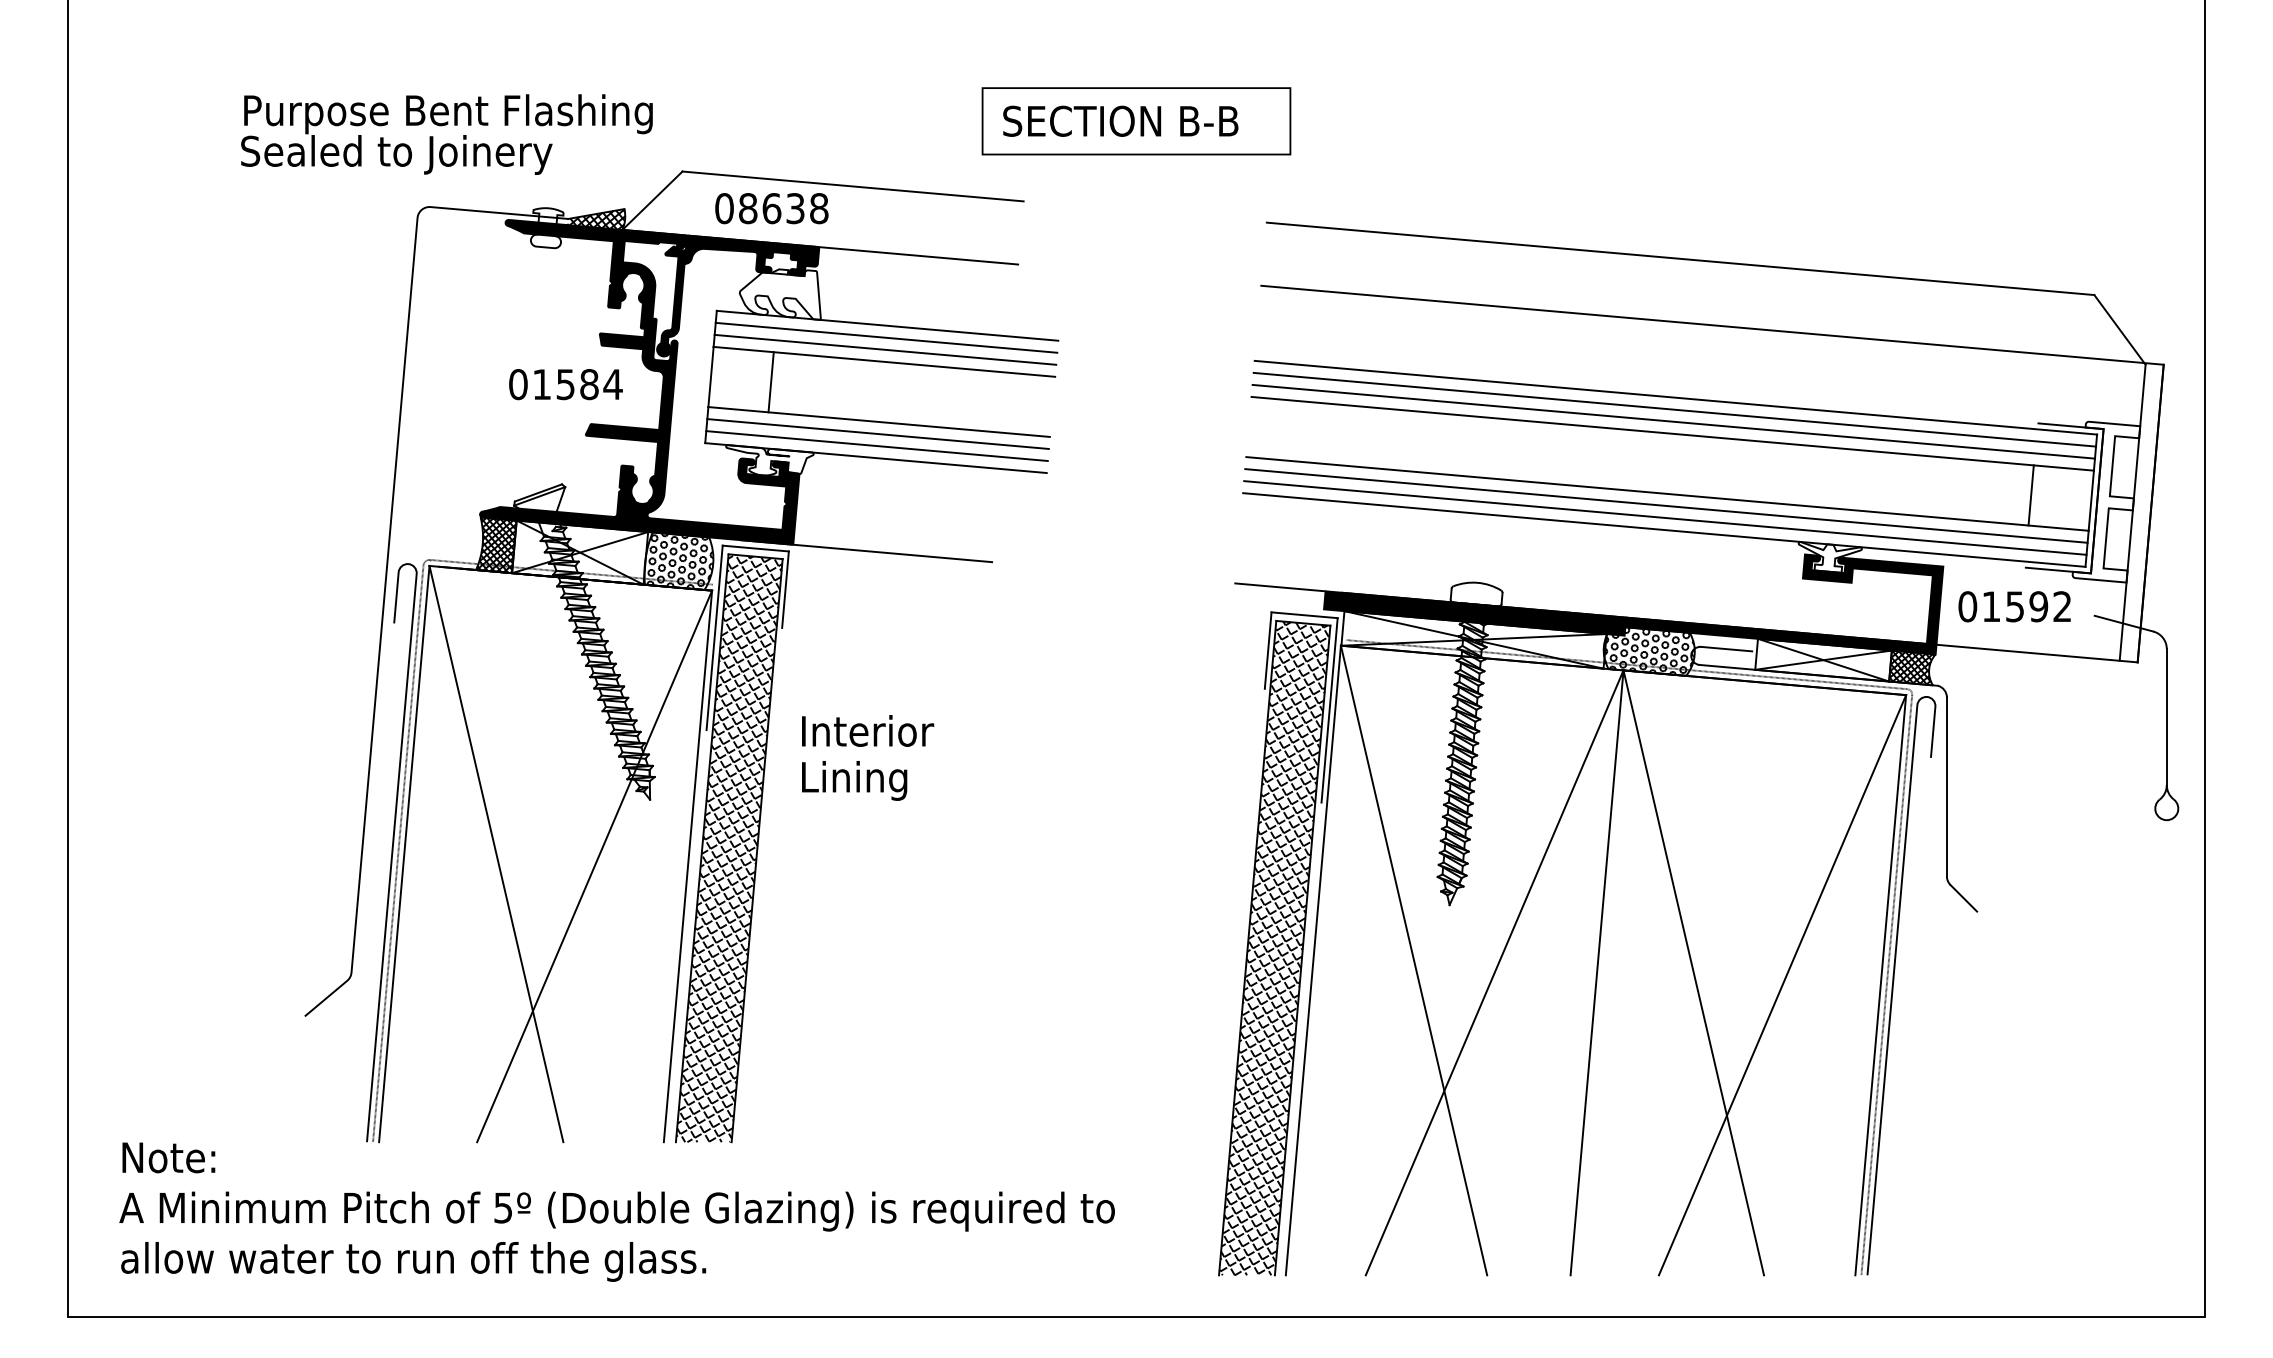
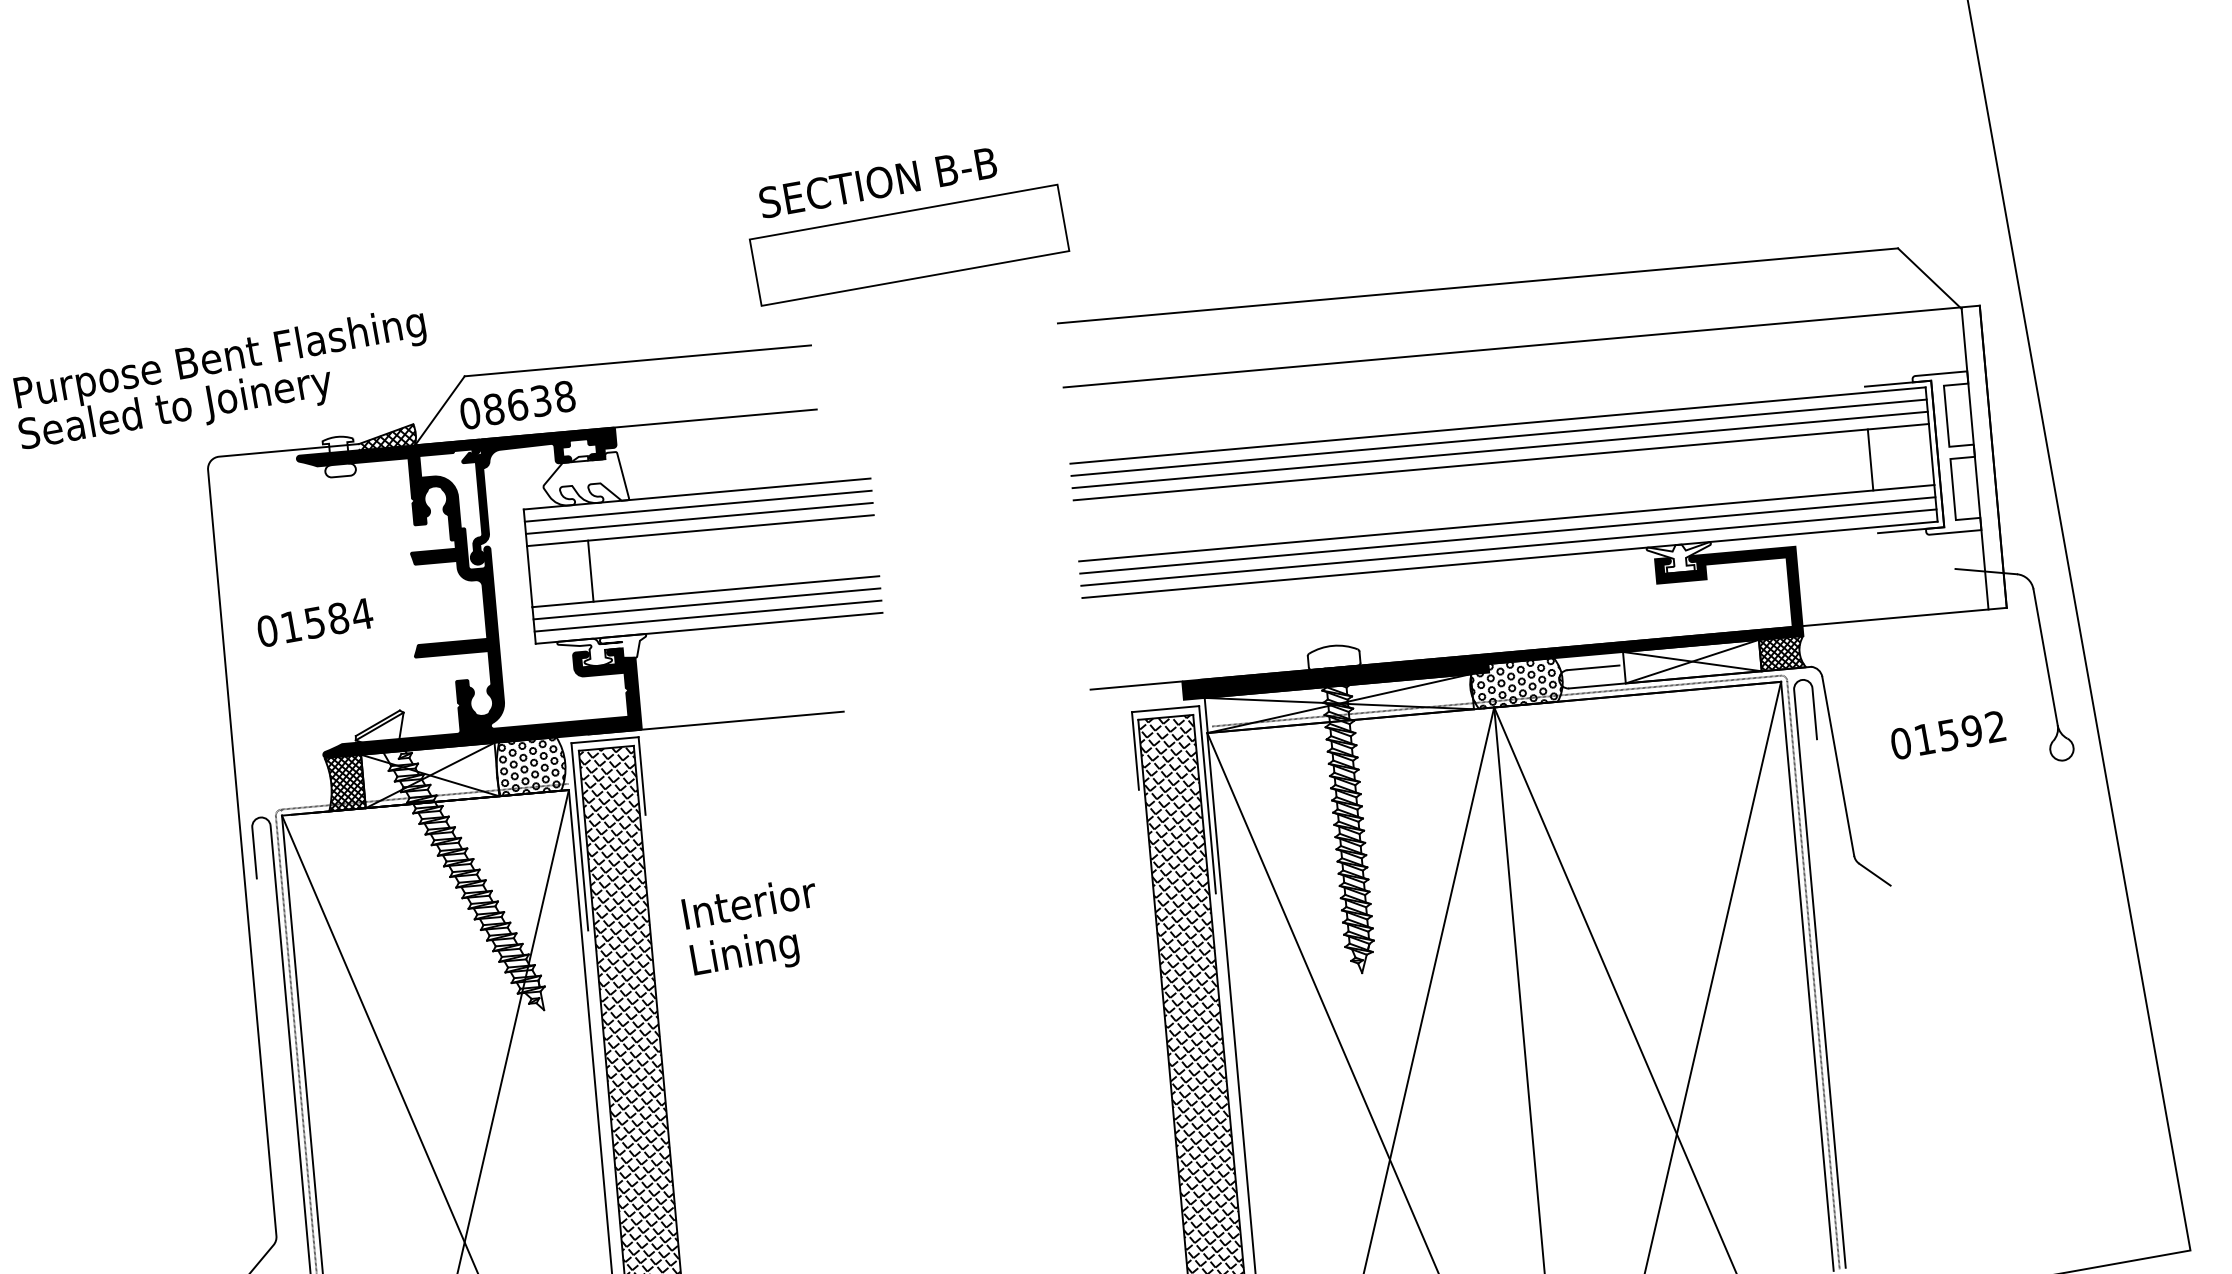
text: (1120, 120) -> (877, 182), moved
text: (771, 208) -> (517, 405), moved
text: (565, 384) -> (314, 622), moved
text: (2014, 606) -> (1947, 735), moved

